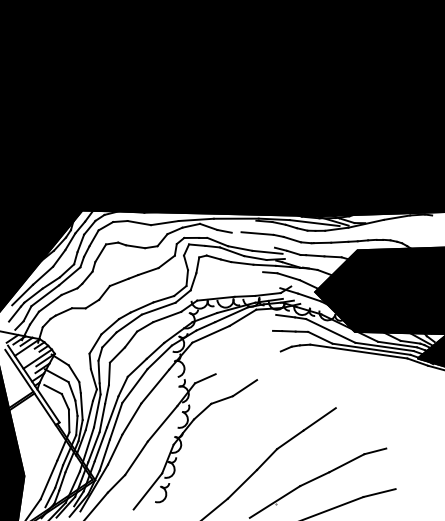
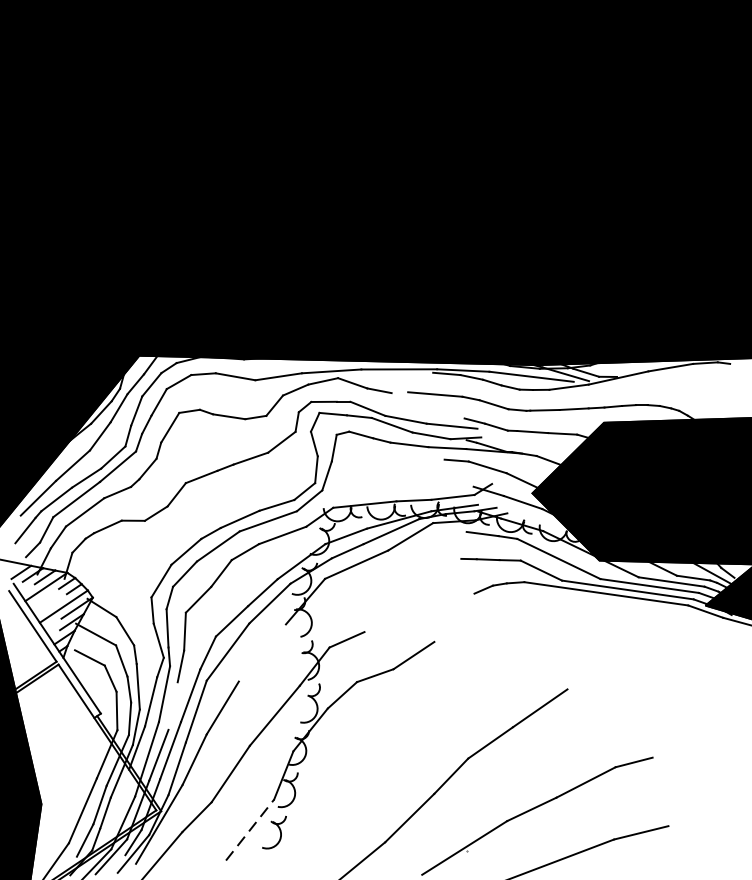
line: (155, 386) -> (262, 652), removed
line: (102, 417) -> (173, 705), removed
line: (147, 491) -> (249, 830), solid -> dashed

